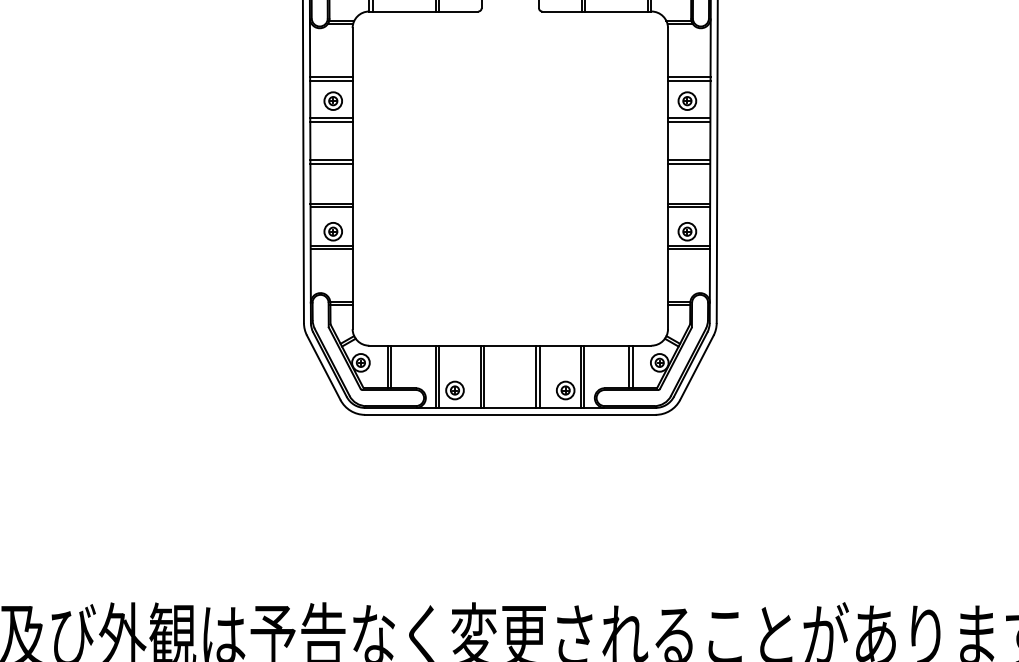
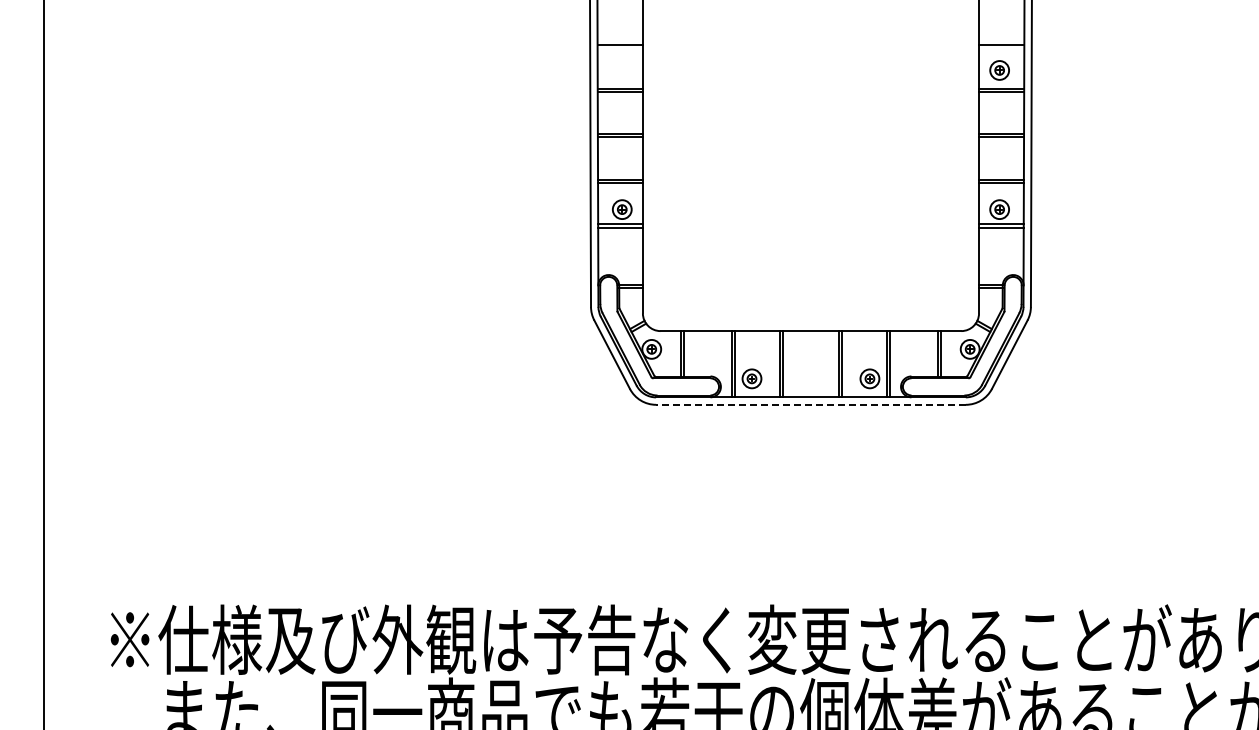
line: (330, 80) -> (619, 48), removed
line: (689, 80) -> (1001, 48), removed
part: (333, 101) -> (622, 70), removed
line: (509, 414) -> (810, 404), solid -> dashed

